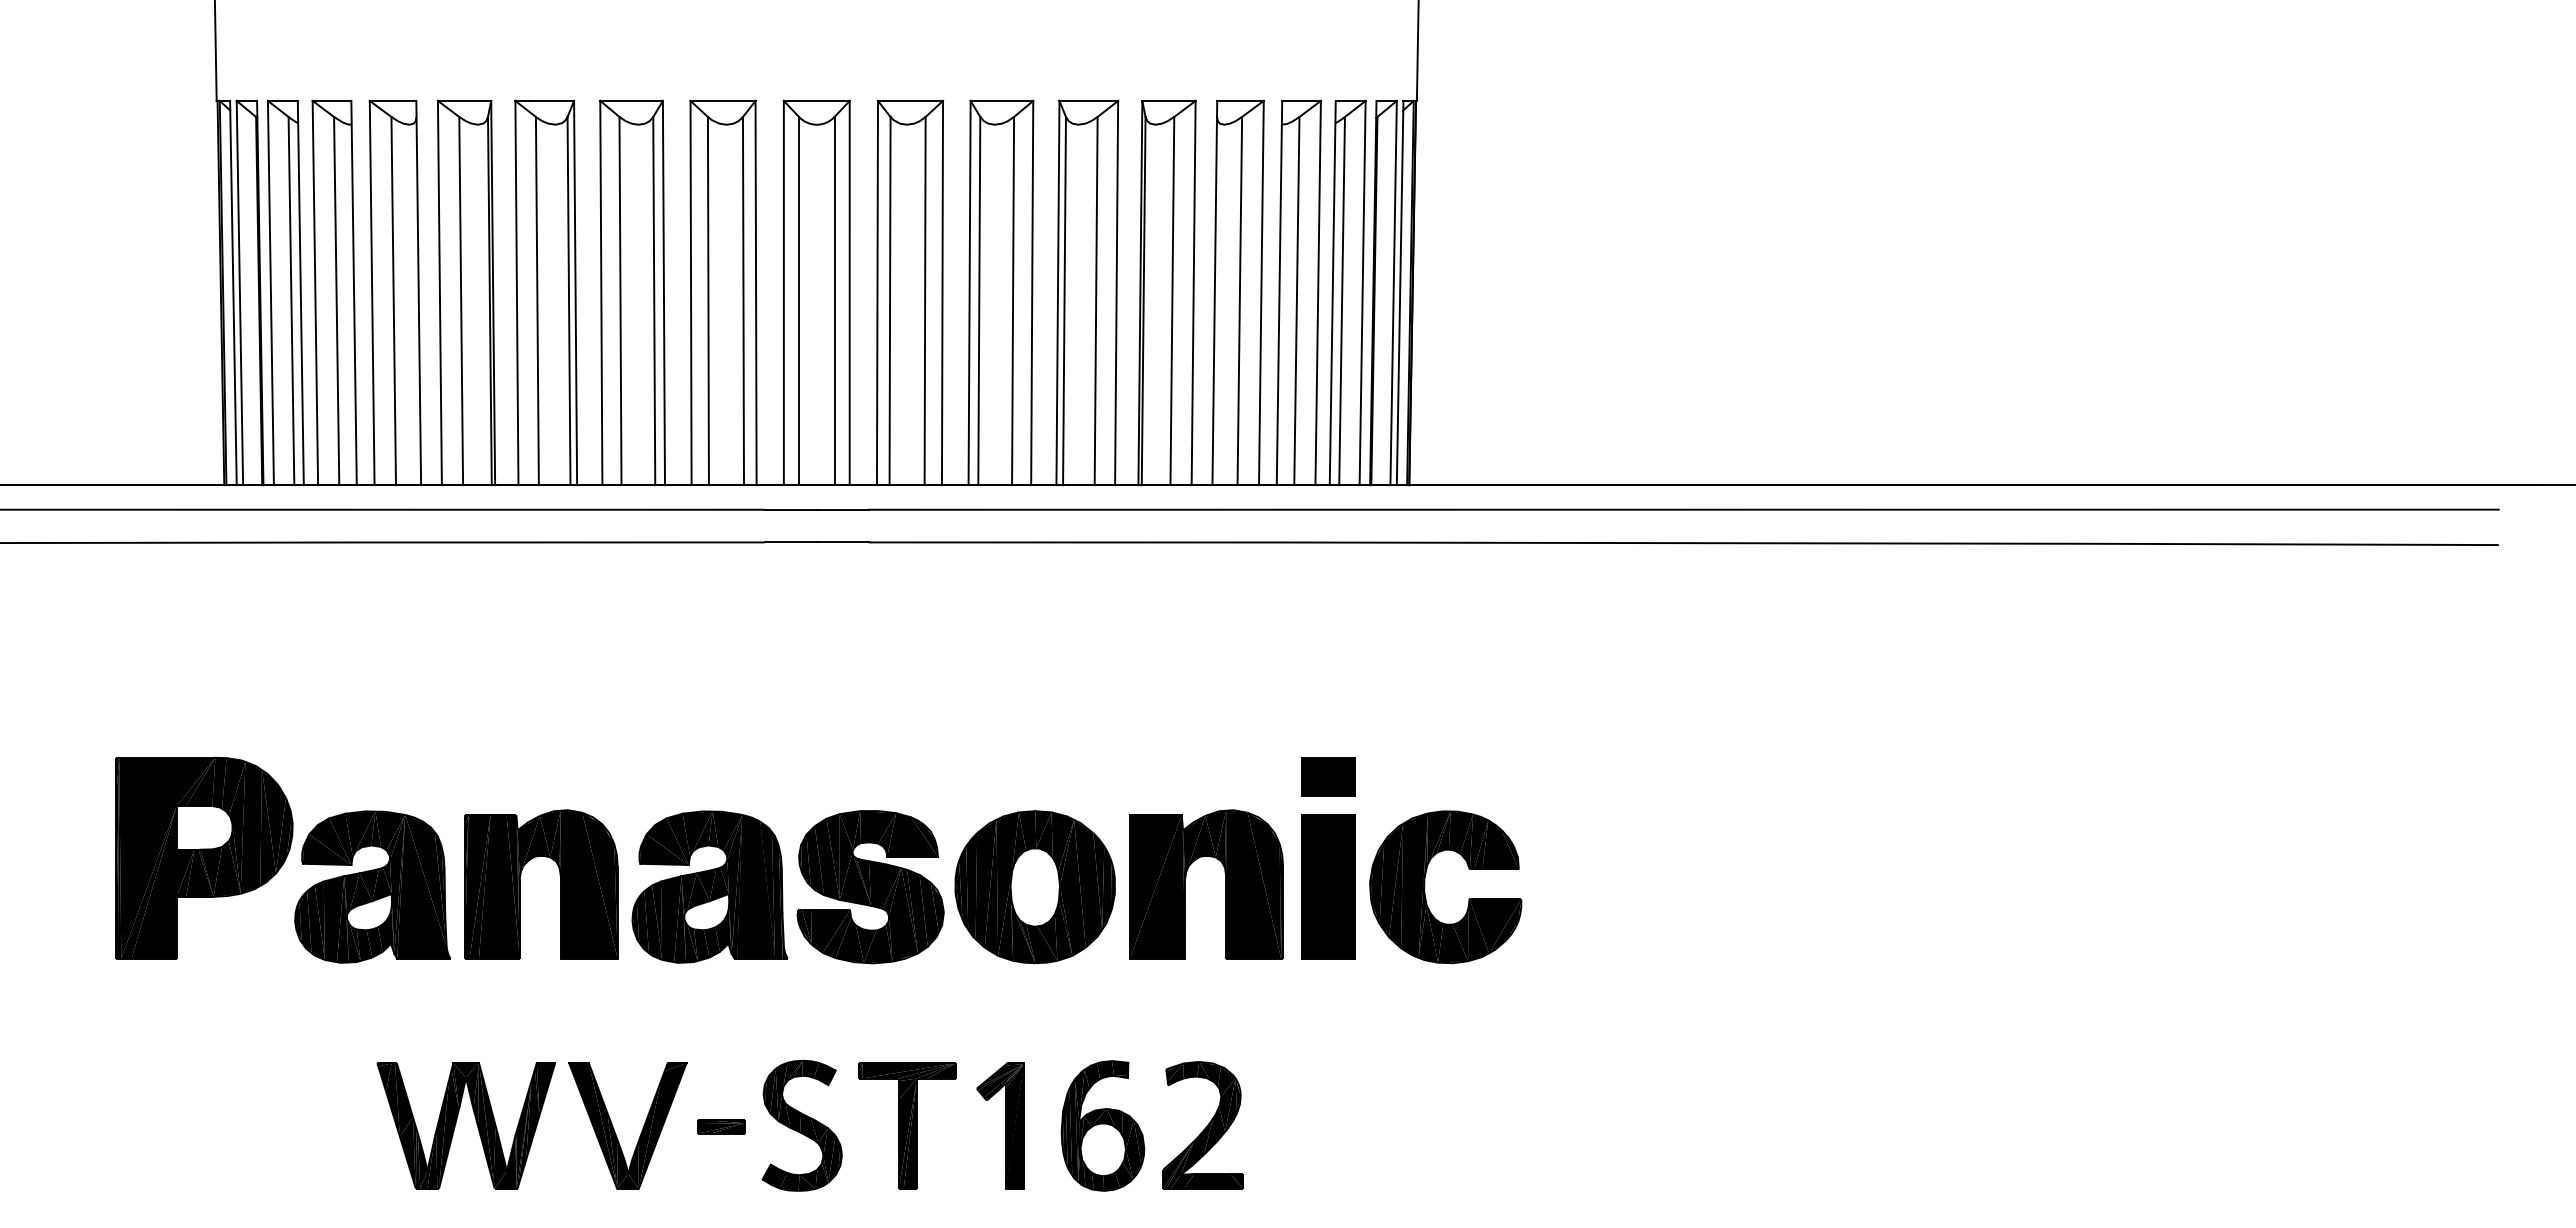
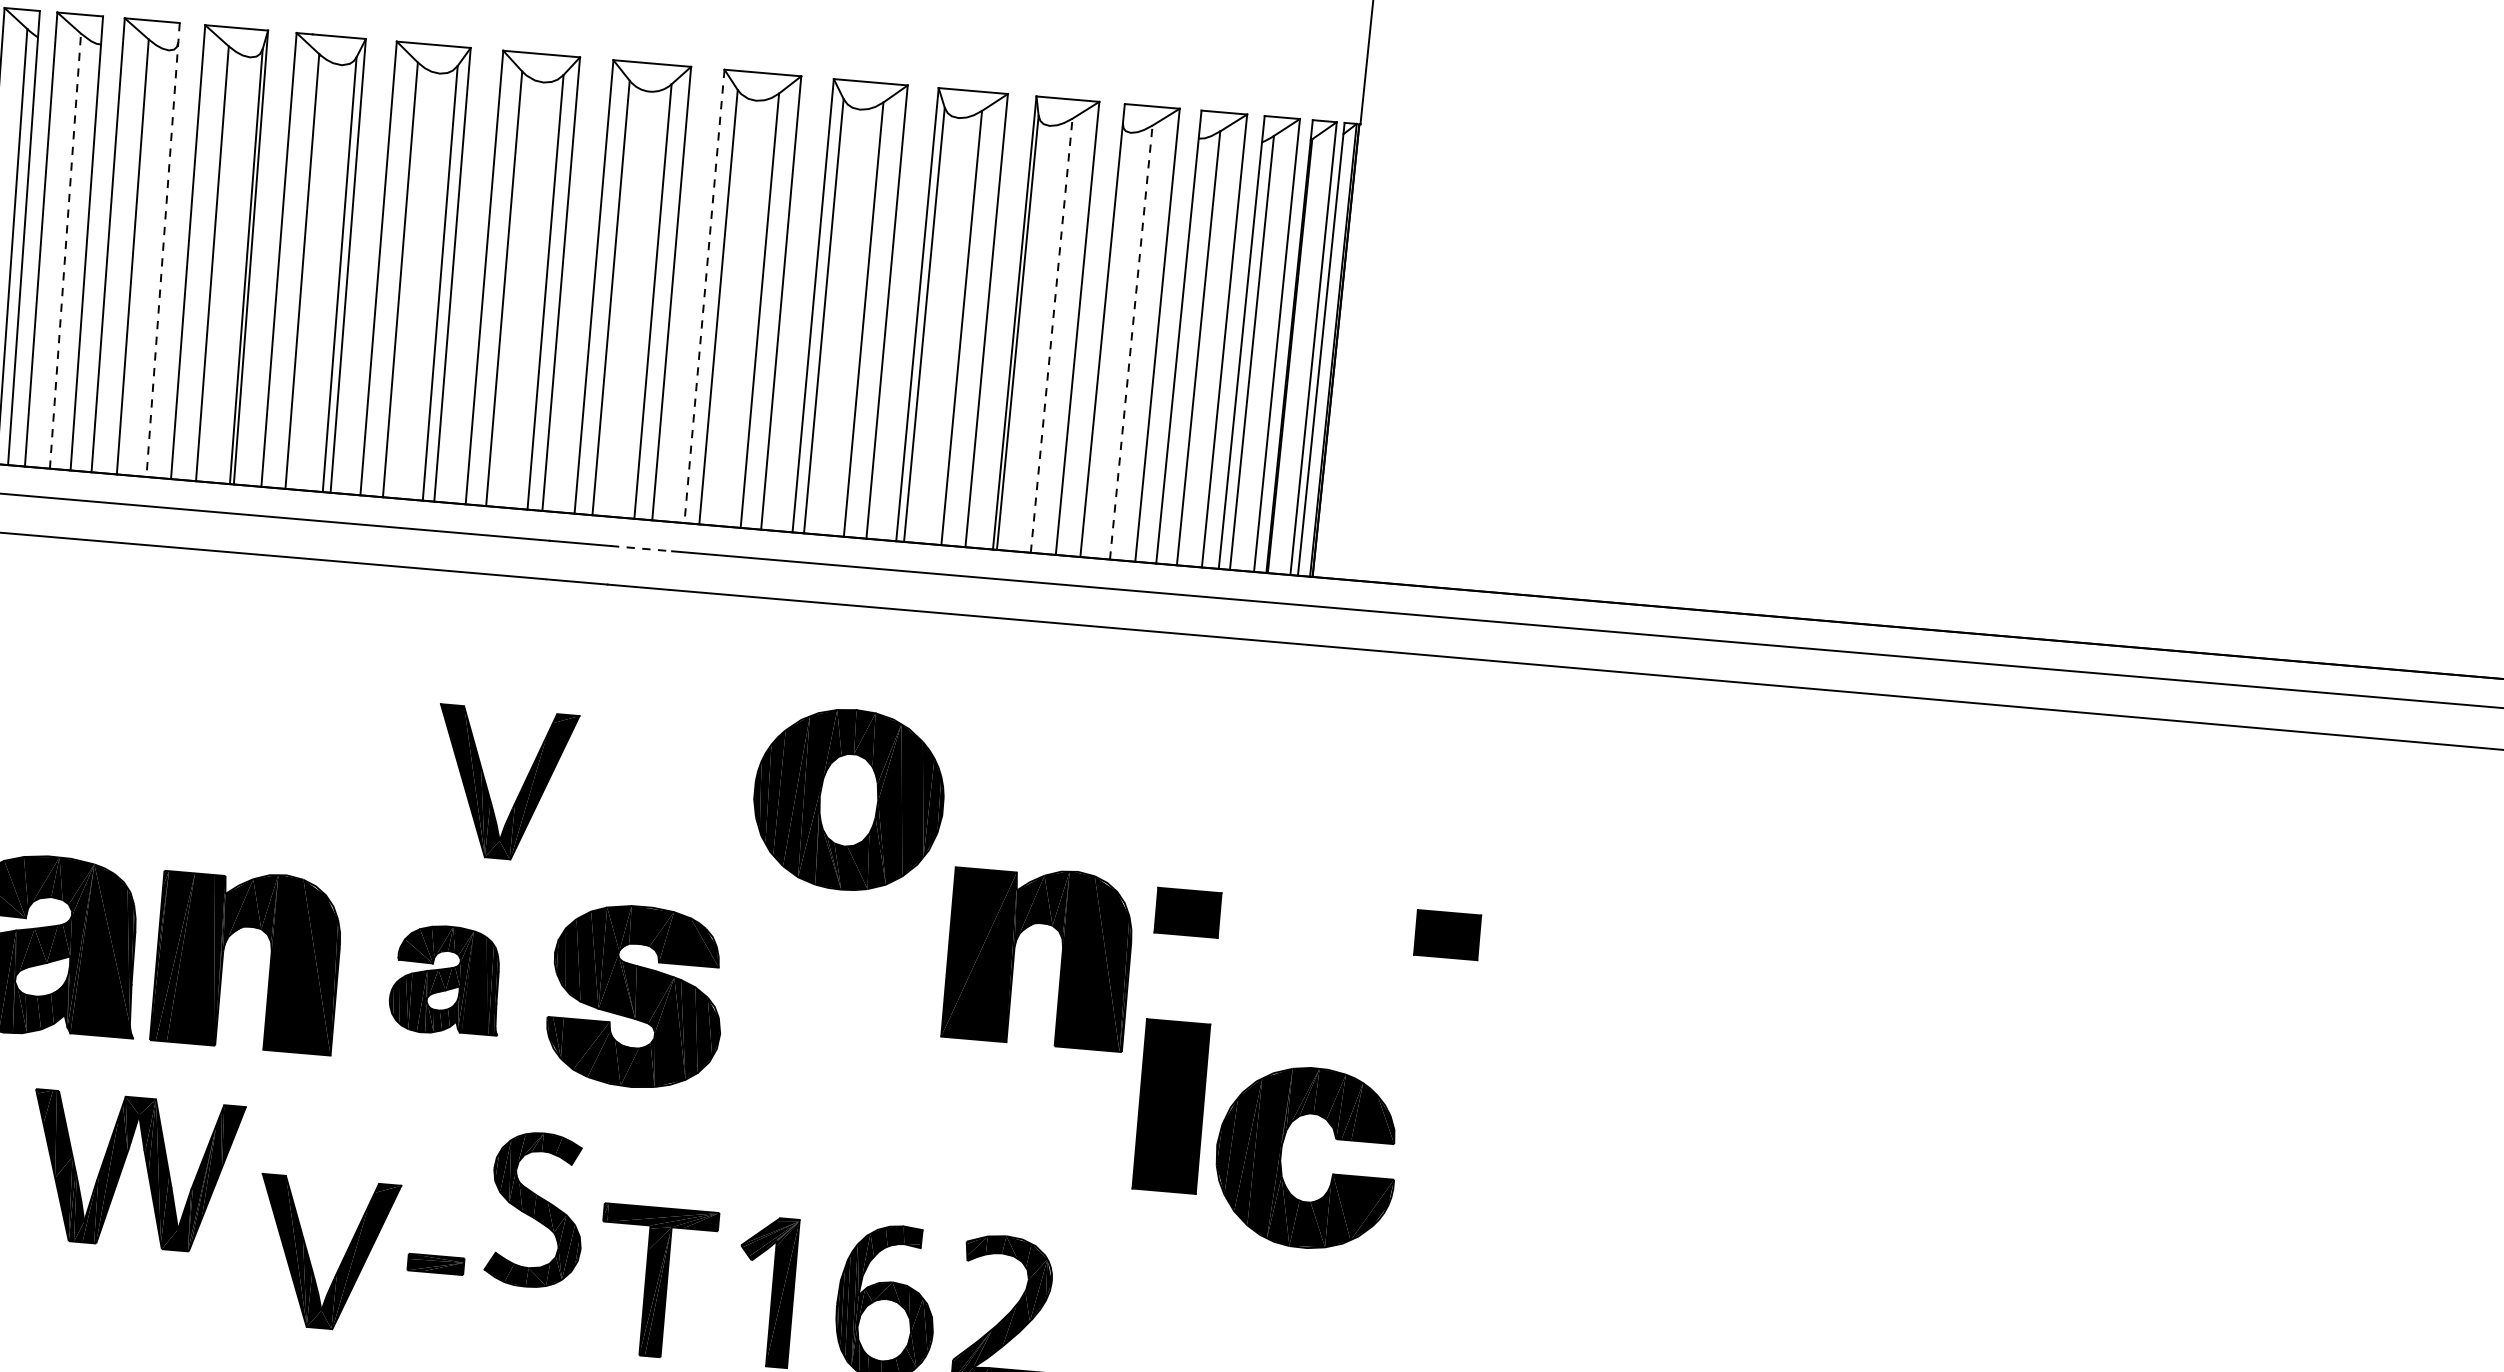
line: (418, 293) -> (162, 250), solid -> dashed
line: (877, 293) -> (704, 296), solid -> dashed
line: (336, 300) -> (65, 250), solid -> dashed
line: (1172, 300) -> (1051, 335), solid -> dashed
line: (1239, 300) -> (1130, 341), solid -> dashed
line: (842, 509) -> (641, 548), solid -> dashed
part: (730, 720) -> (487, 785), added
part: (1548, 776) -> (1447, 934), added
part: (1225, 884) -> (1061, 958), moved
part: (709, 886) -> (446, 979), size x0.6
part: (1328, 886) -> (1171, 1106), moved
part: (1425, 886) -> (1282, 1154), moved
part: (1034, 887) -> (847, 800), moved
part: (456, 1124) -> (123, 1169), moved
part: (801, 1125) -> (535, 1209), moved

